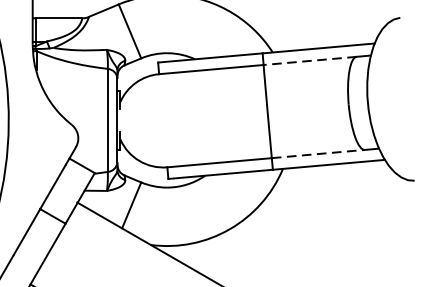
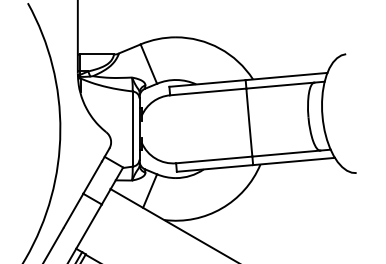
line: (308, 60) -> (279, 85), dashed -> solid
line: (318, 153) -> (286, 153), dashed -> solid

